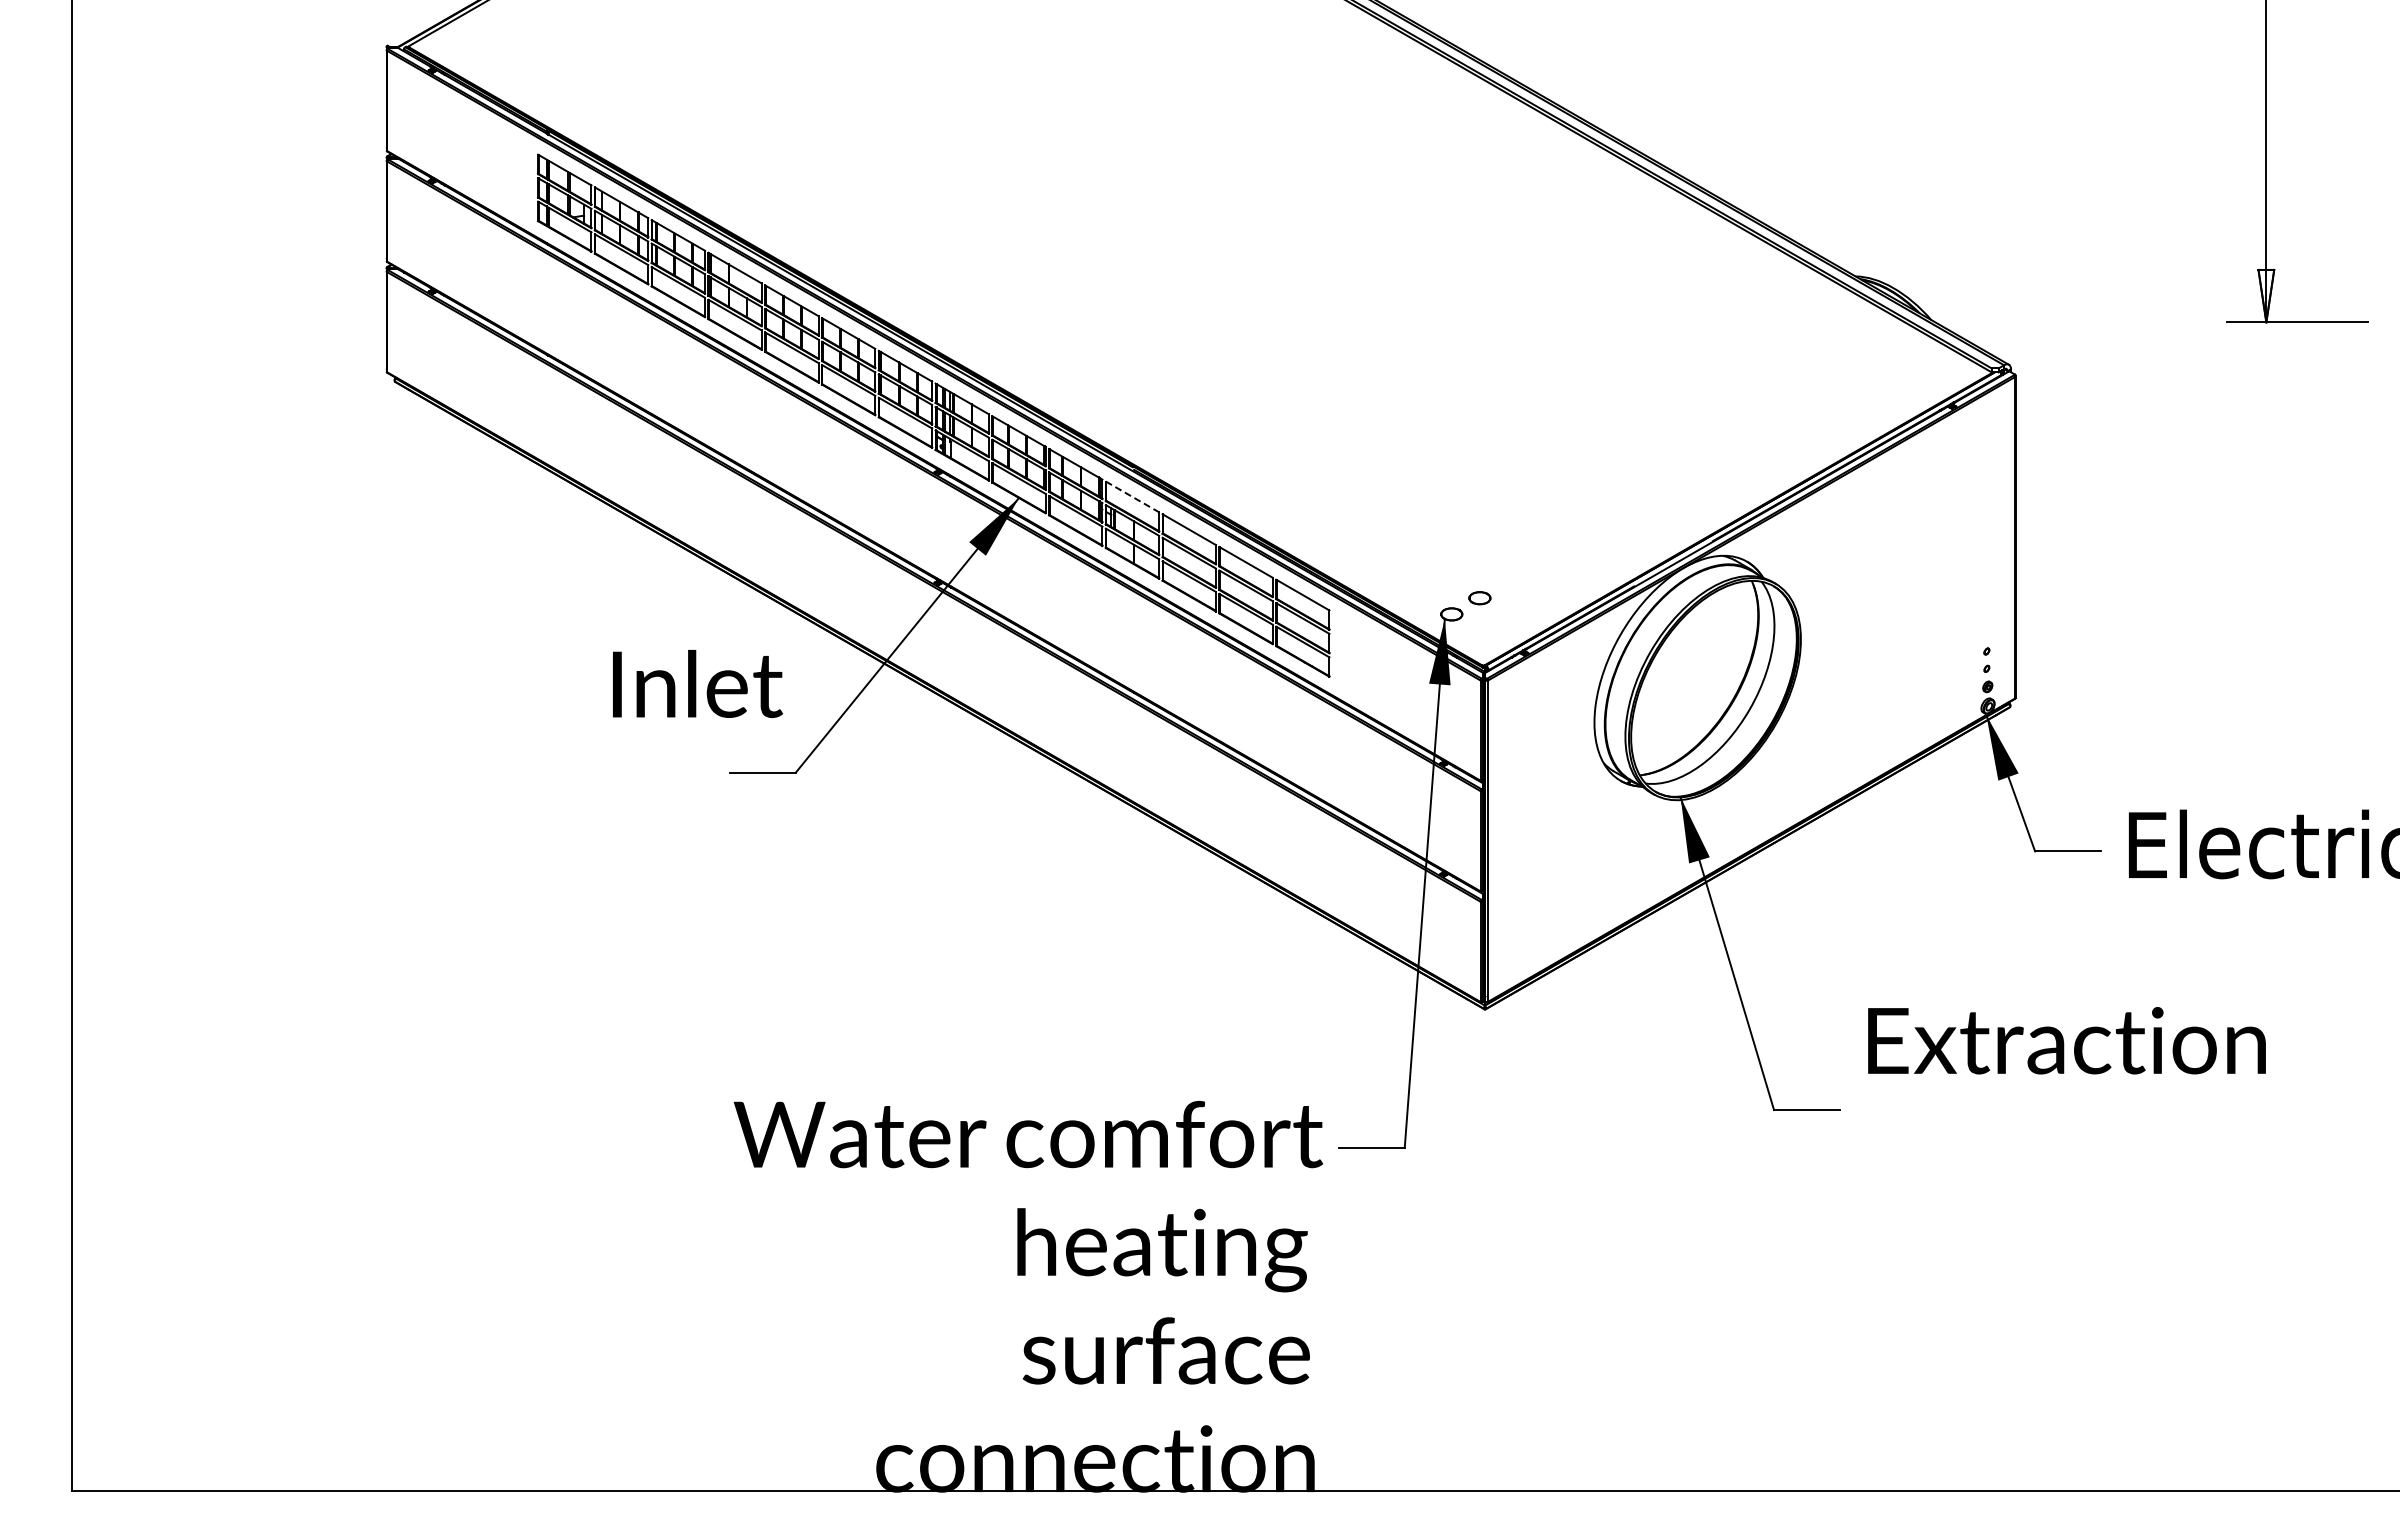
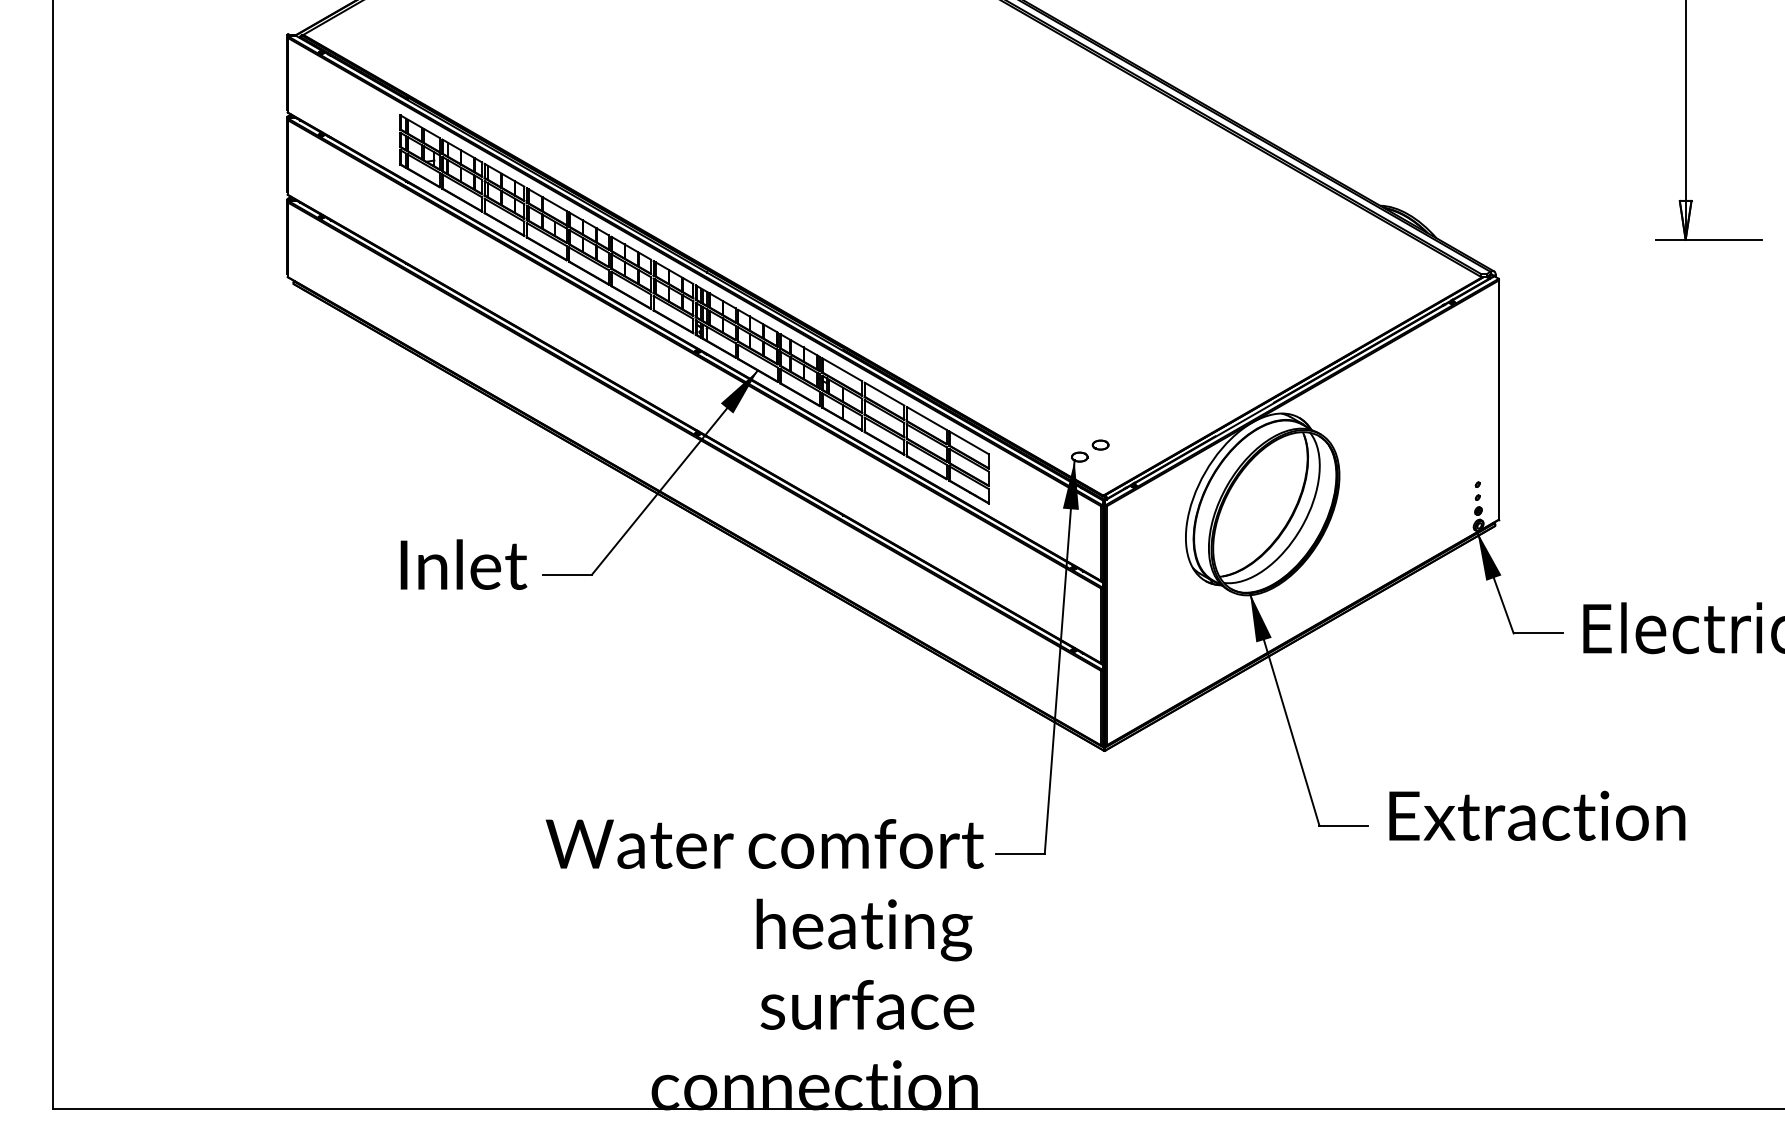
line: (1132, 496) -> (842, 369), dashed -> solid
text: (698, 684) -> (464, 565), moved
text: (2066, 1040) -> (1537, 815), moved

